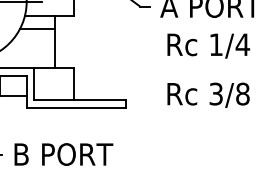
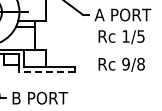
text: (243, 44) -> (141, 36), 1/4 -> 1/5
text: (215, 94) -> (125, 64), 3/8 -> 9/8
line: (76, 106) -> (47, 71), solid -> dashed

